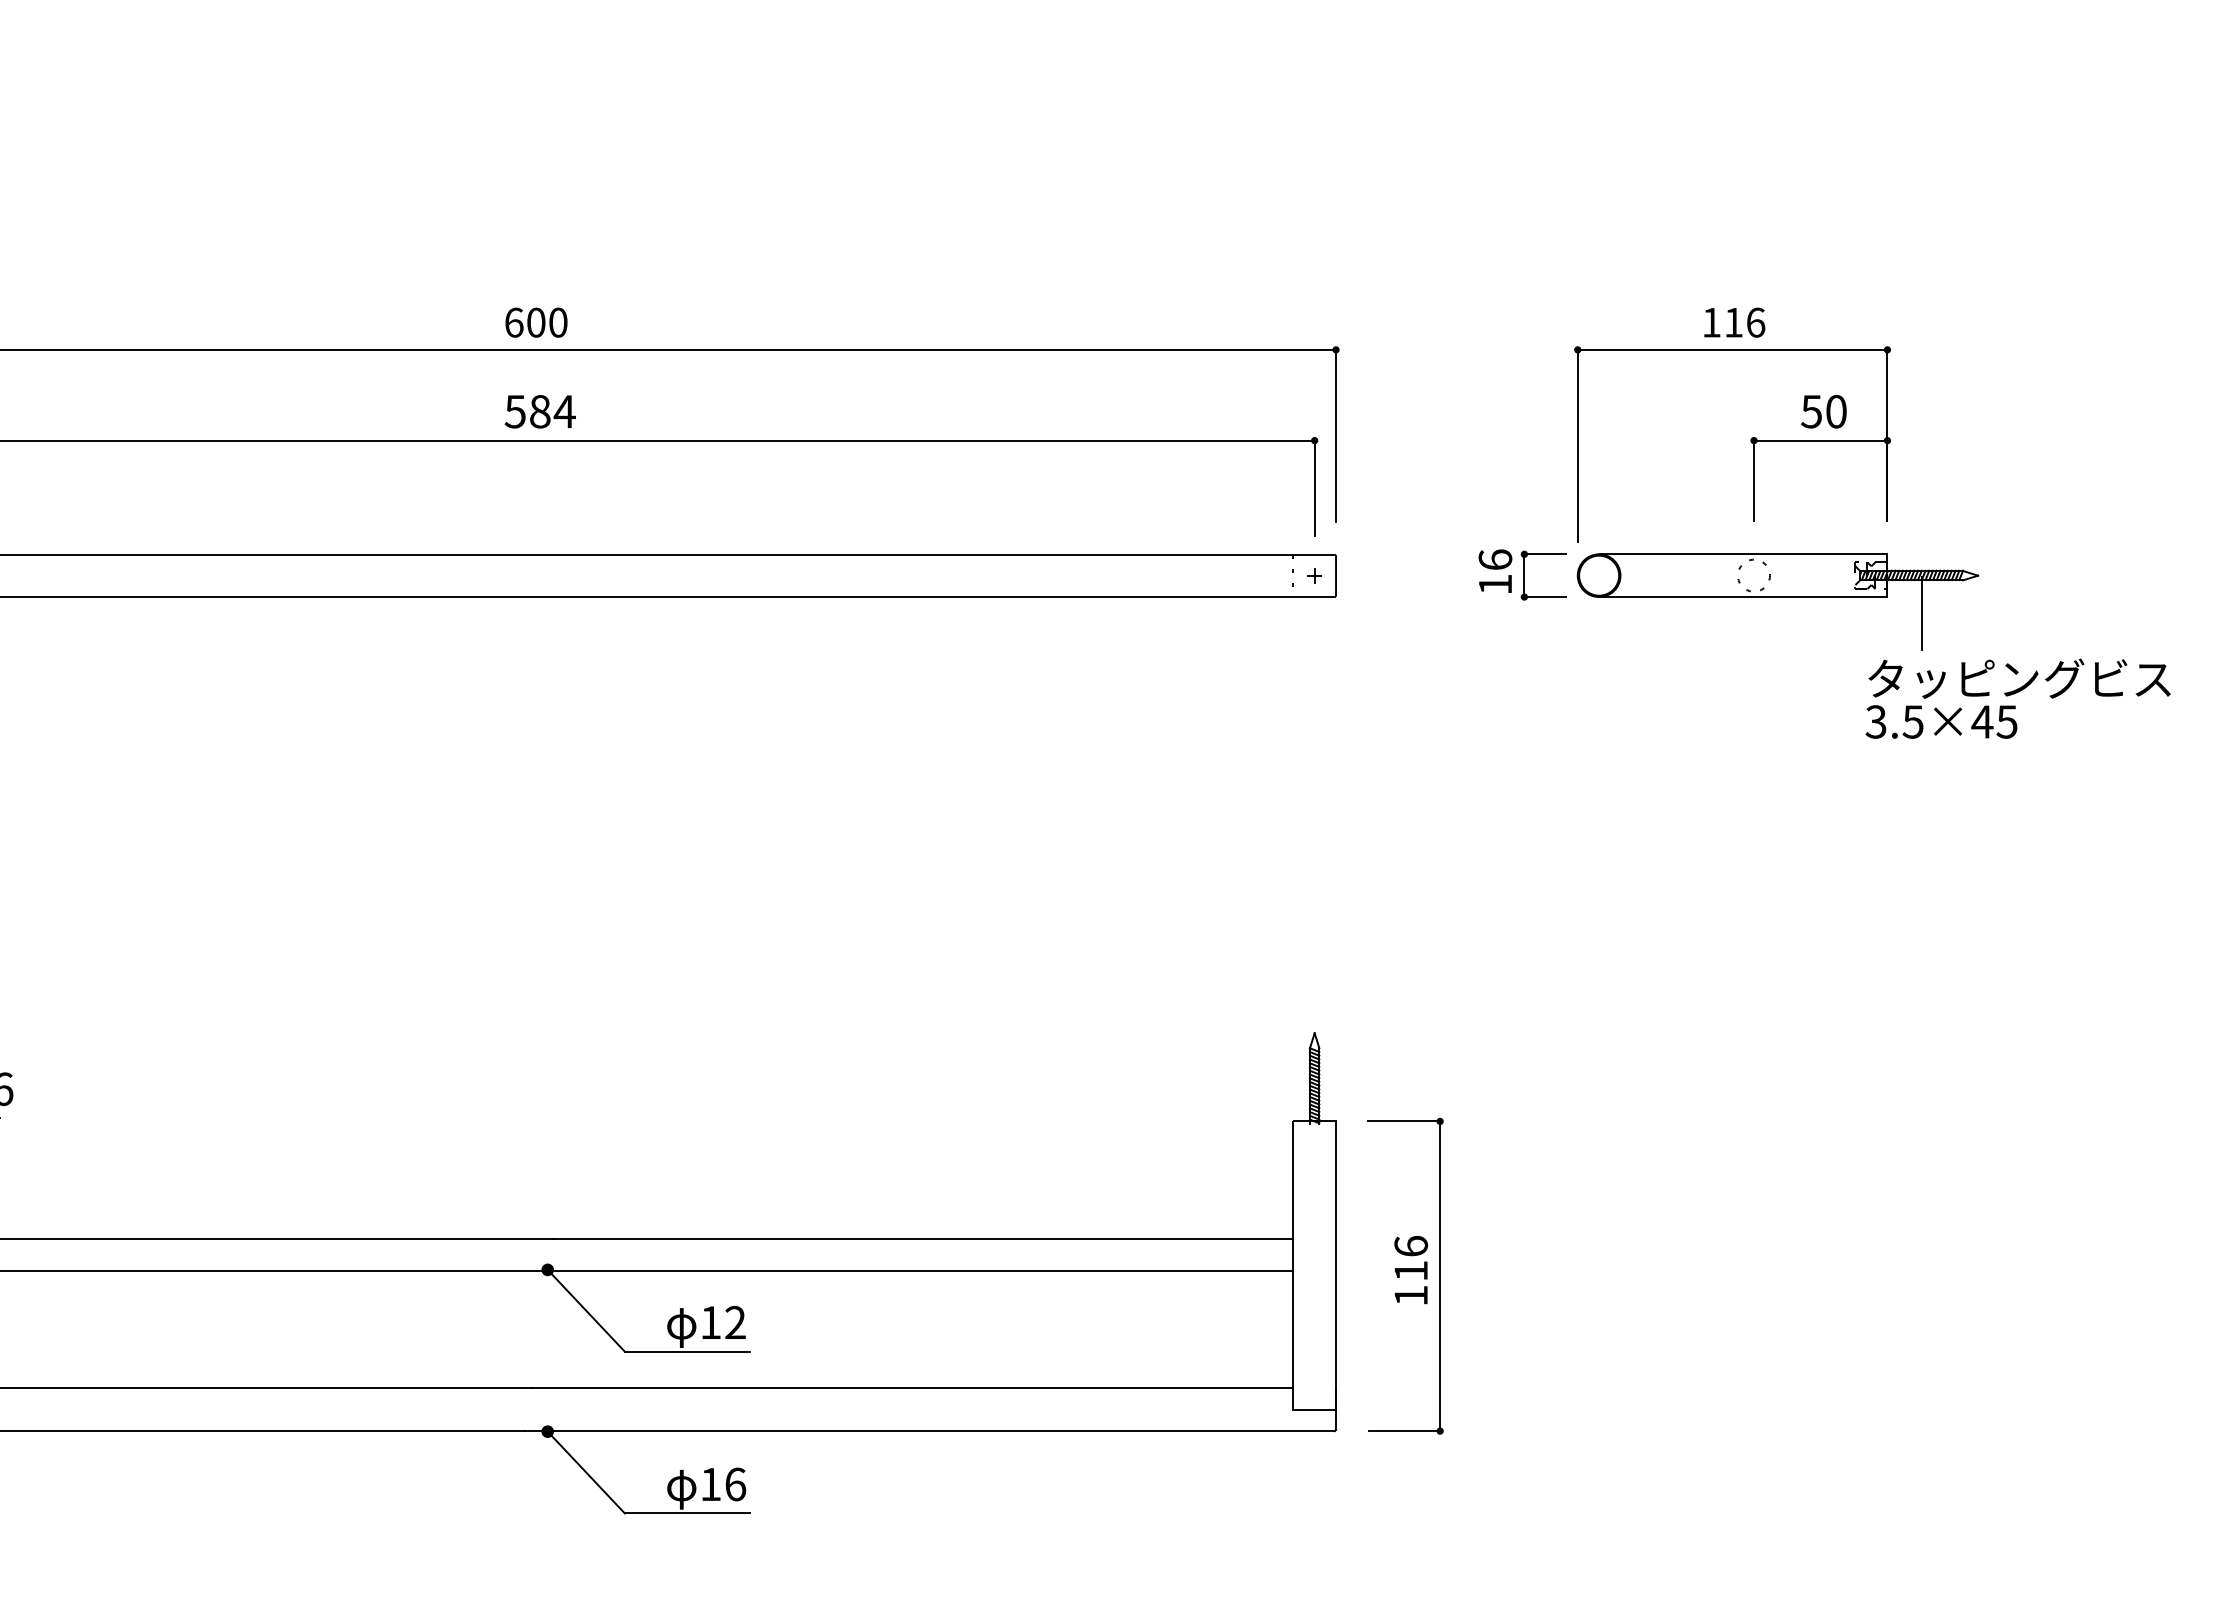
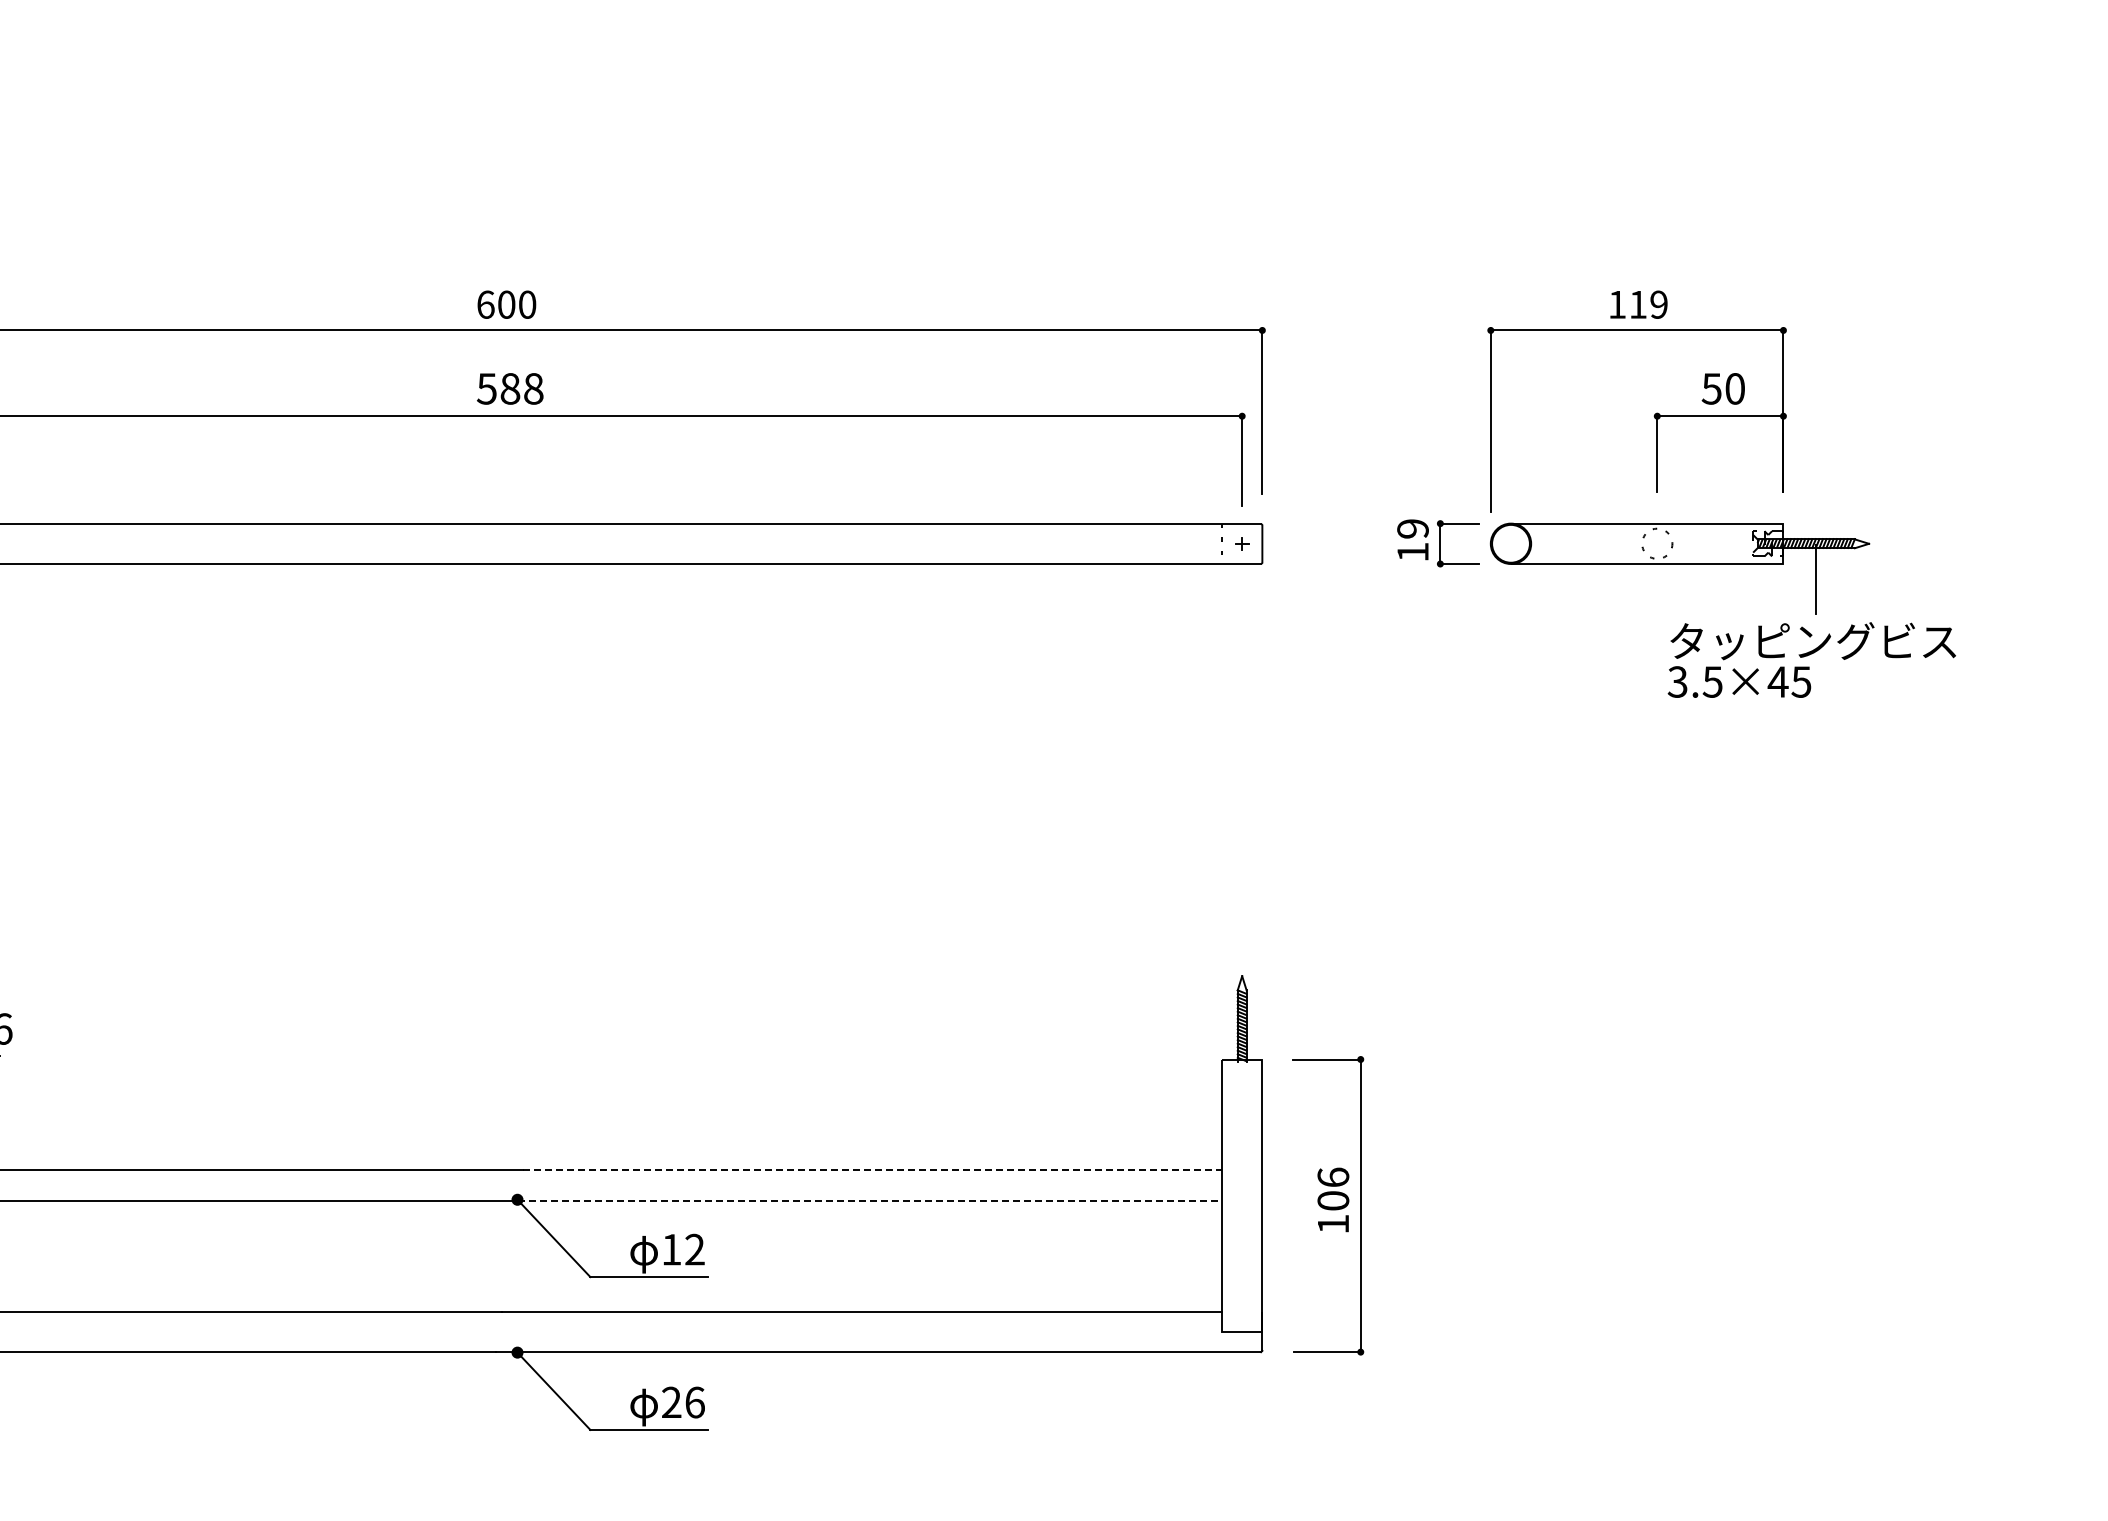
text: (1755, 322) -> (1658, 304), 116 -> 119
text: (564, 411) -> (533, 388), 584 -> 588
text: (1494, 559) -> (1412, 528), 16 -> 19
text: (2017, 698) -> (1811, 659), moved
line: (923, 1238) -> (872, 1170), solid -> dashed
line: (921, 1270) -> (870, 1200), solid -> dashed
text: (1411, 1270) -> (1333, 1200), 116 -> 106
text: (710, 1483) -> (671, 1401), 16 -> 26

